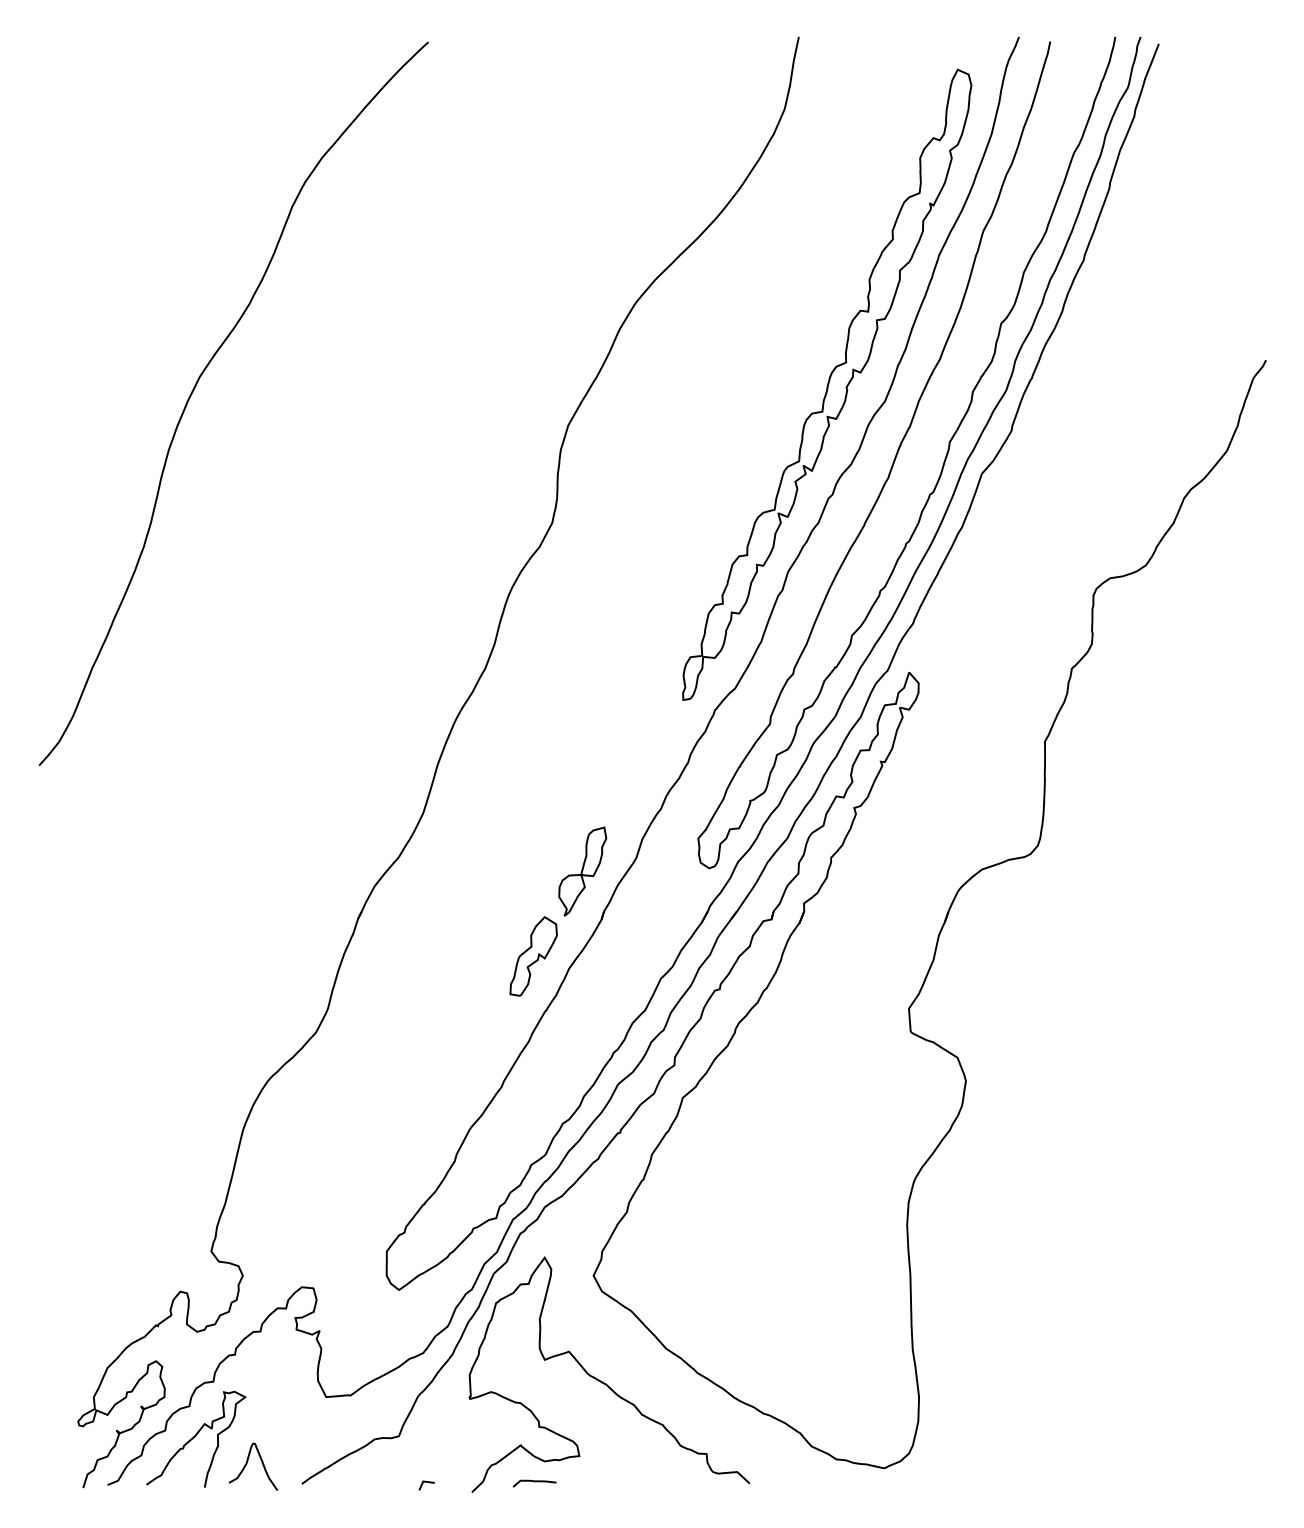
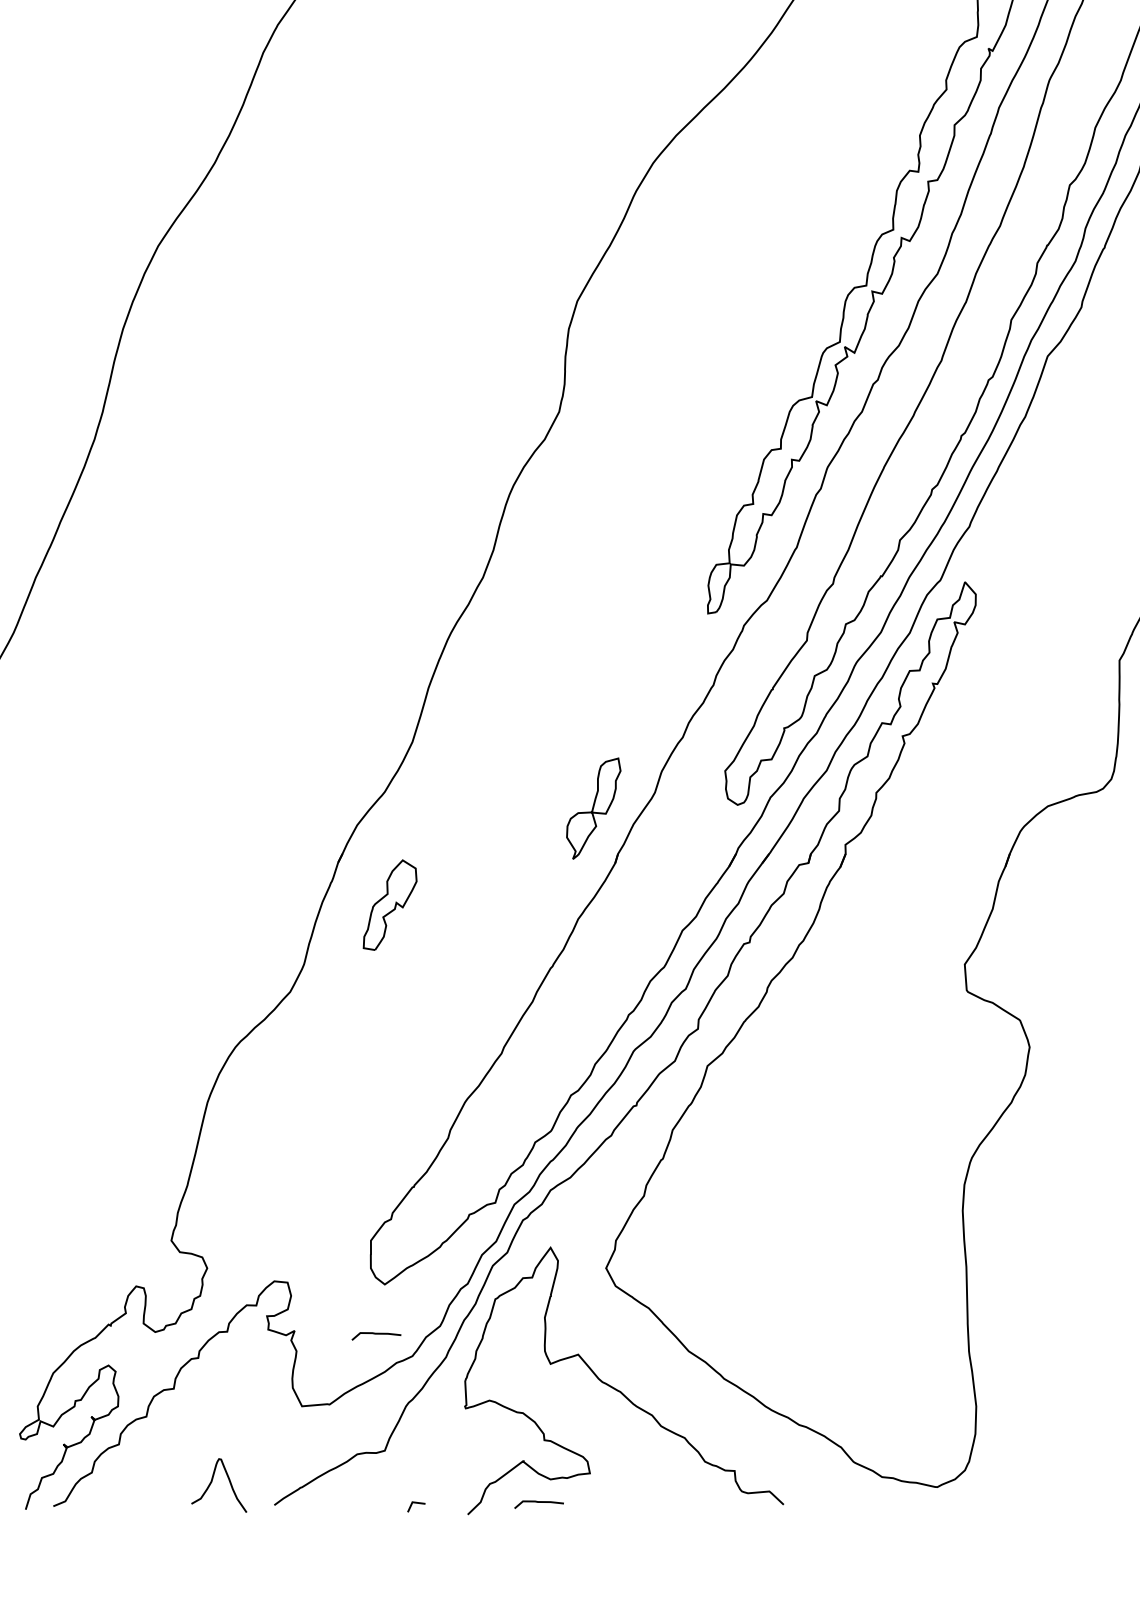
part: (533, 956) -> (389, 905), moved
curve: (391, 1334) -> (376, 1335), added
curve: (195, 1437) -> (153, 1452), removed

